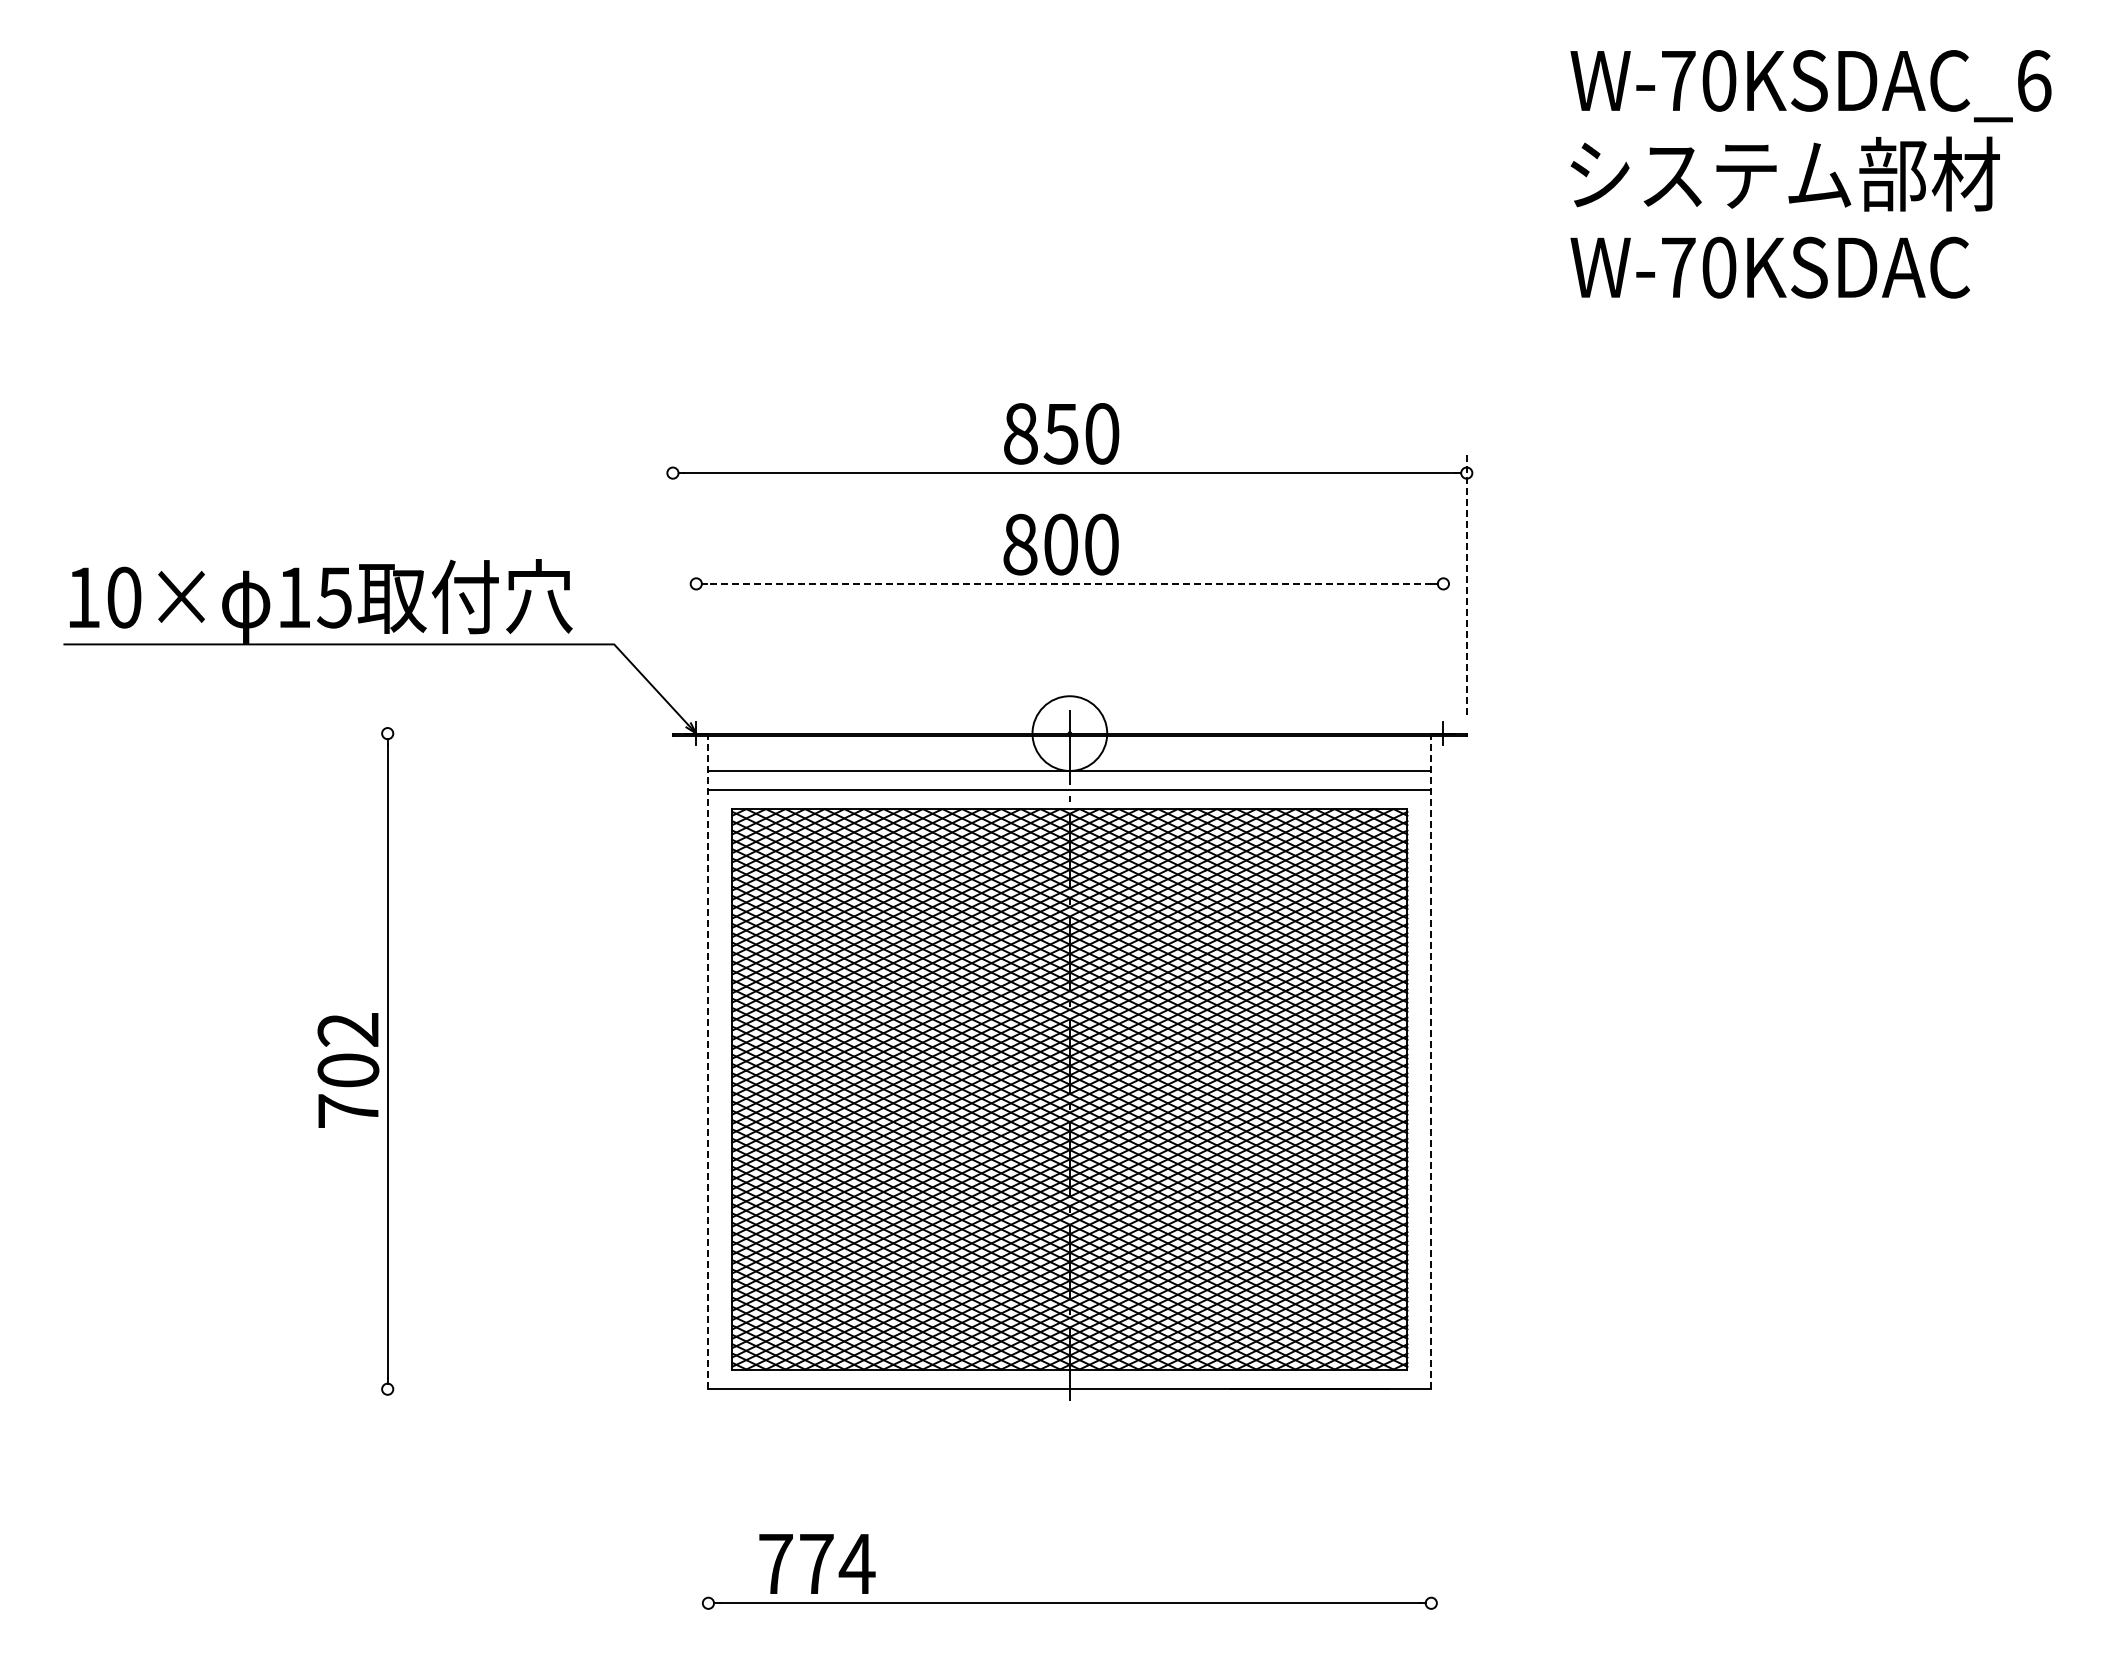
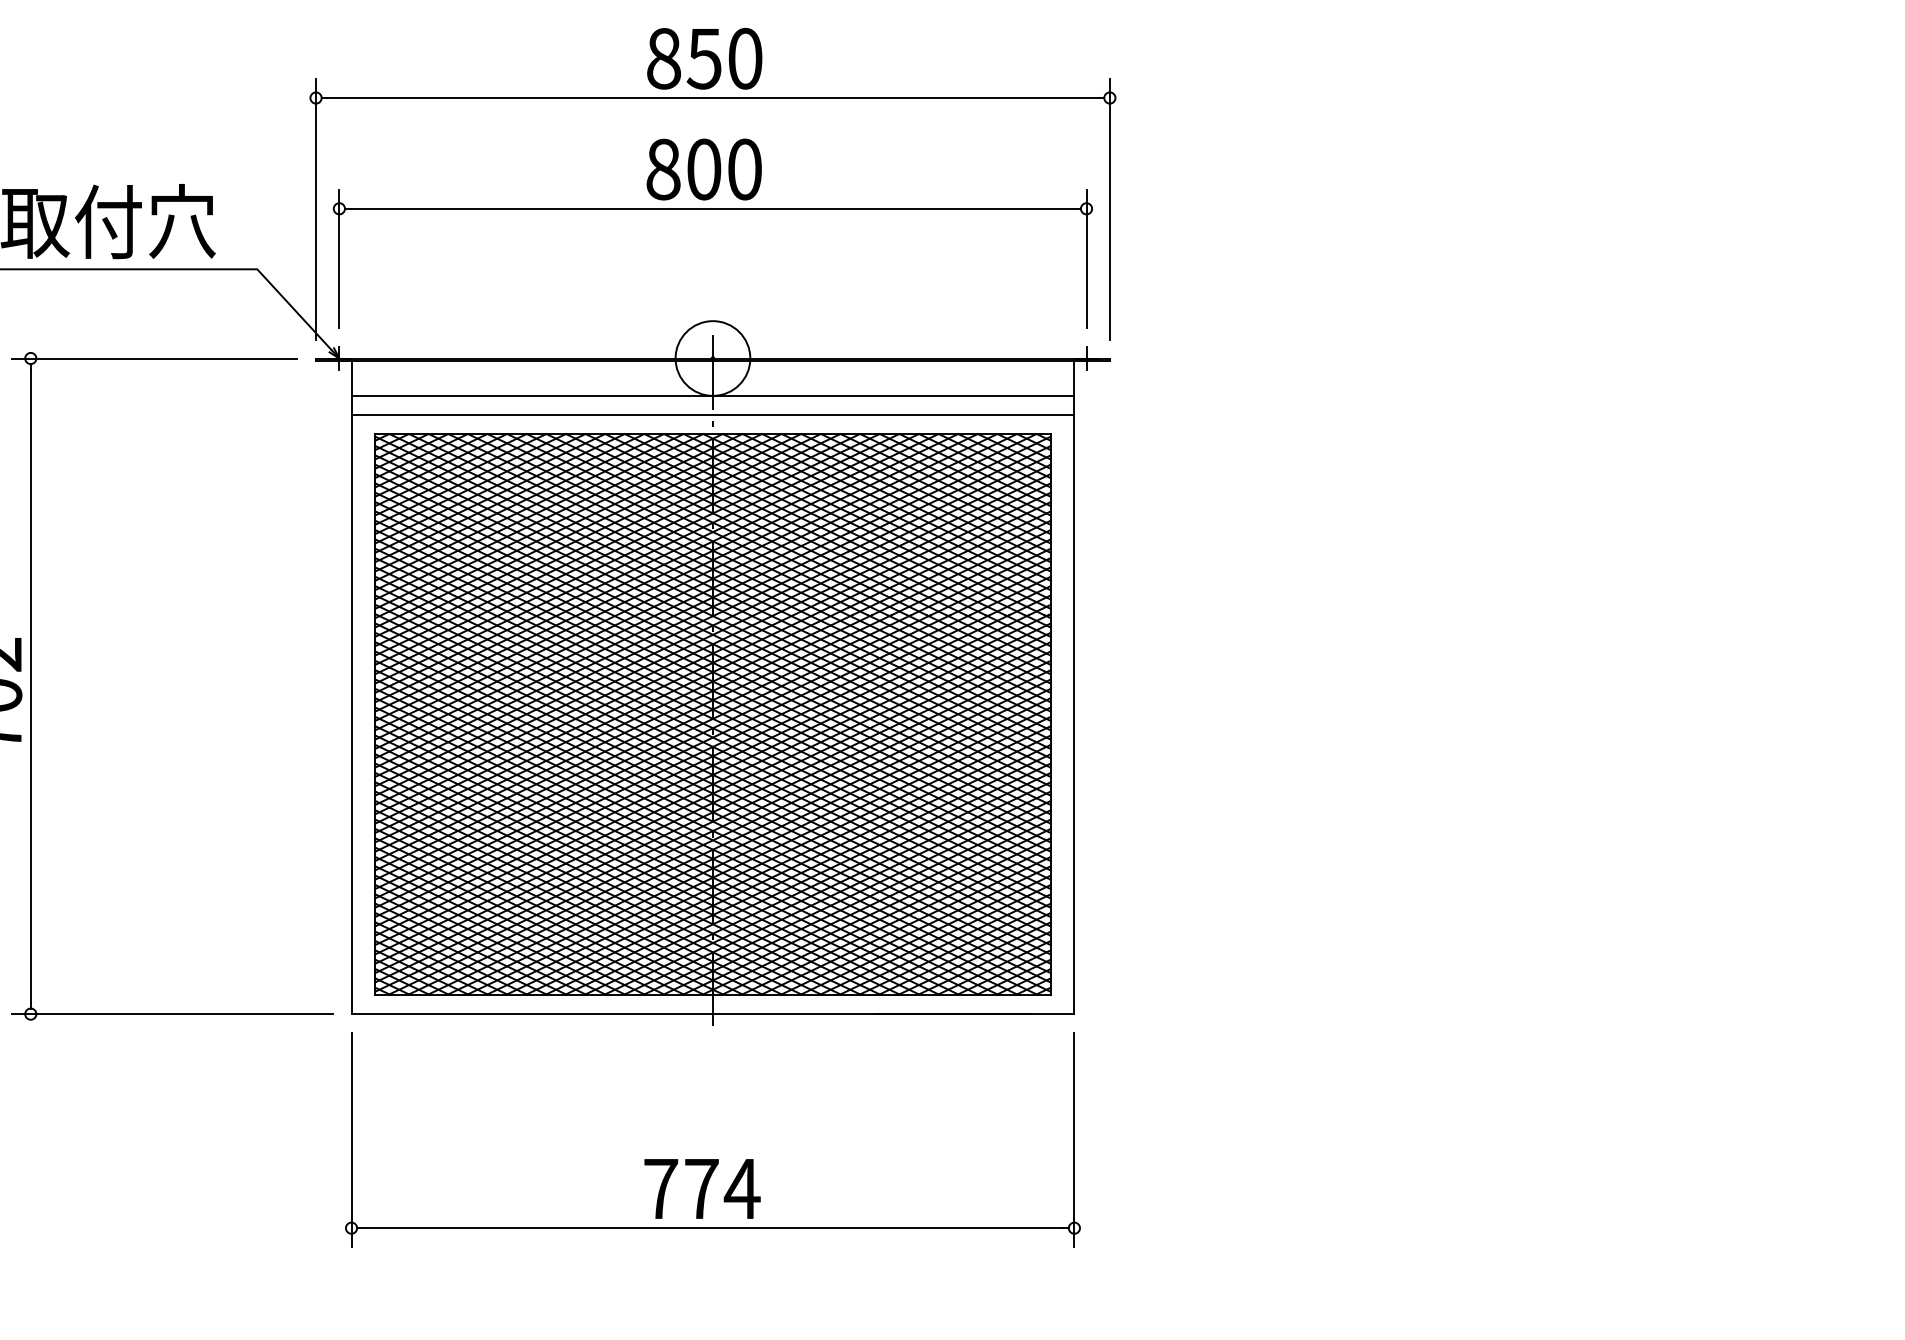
line: (1069, 583) -> (712, 208), dashed -> solid
line: (672, 584) -> (315, 209), added
line: (1466, 584) -> (1109, 209), dashed -> solid
line: (696, 634) -> (339, 259), added
line: (1443, 634) -> (1086, 259), added
line: (511, 733) -> (154, 358), added
line: (708, 1062) -> (351, 687), dashed -> solid
line: (1431, 1062) -> (1074, 687), dashed -> solid
line: (529, 1389) -> (172, 1014), added
line: (708, 1514) -> (351, 1139), added
line: (1431, 1514) -> (1074, 1139), added
text: (817, 1563) -> (702, 1188), moved

